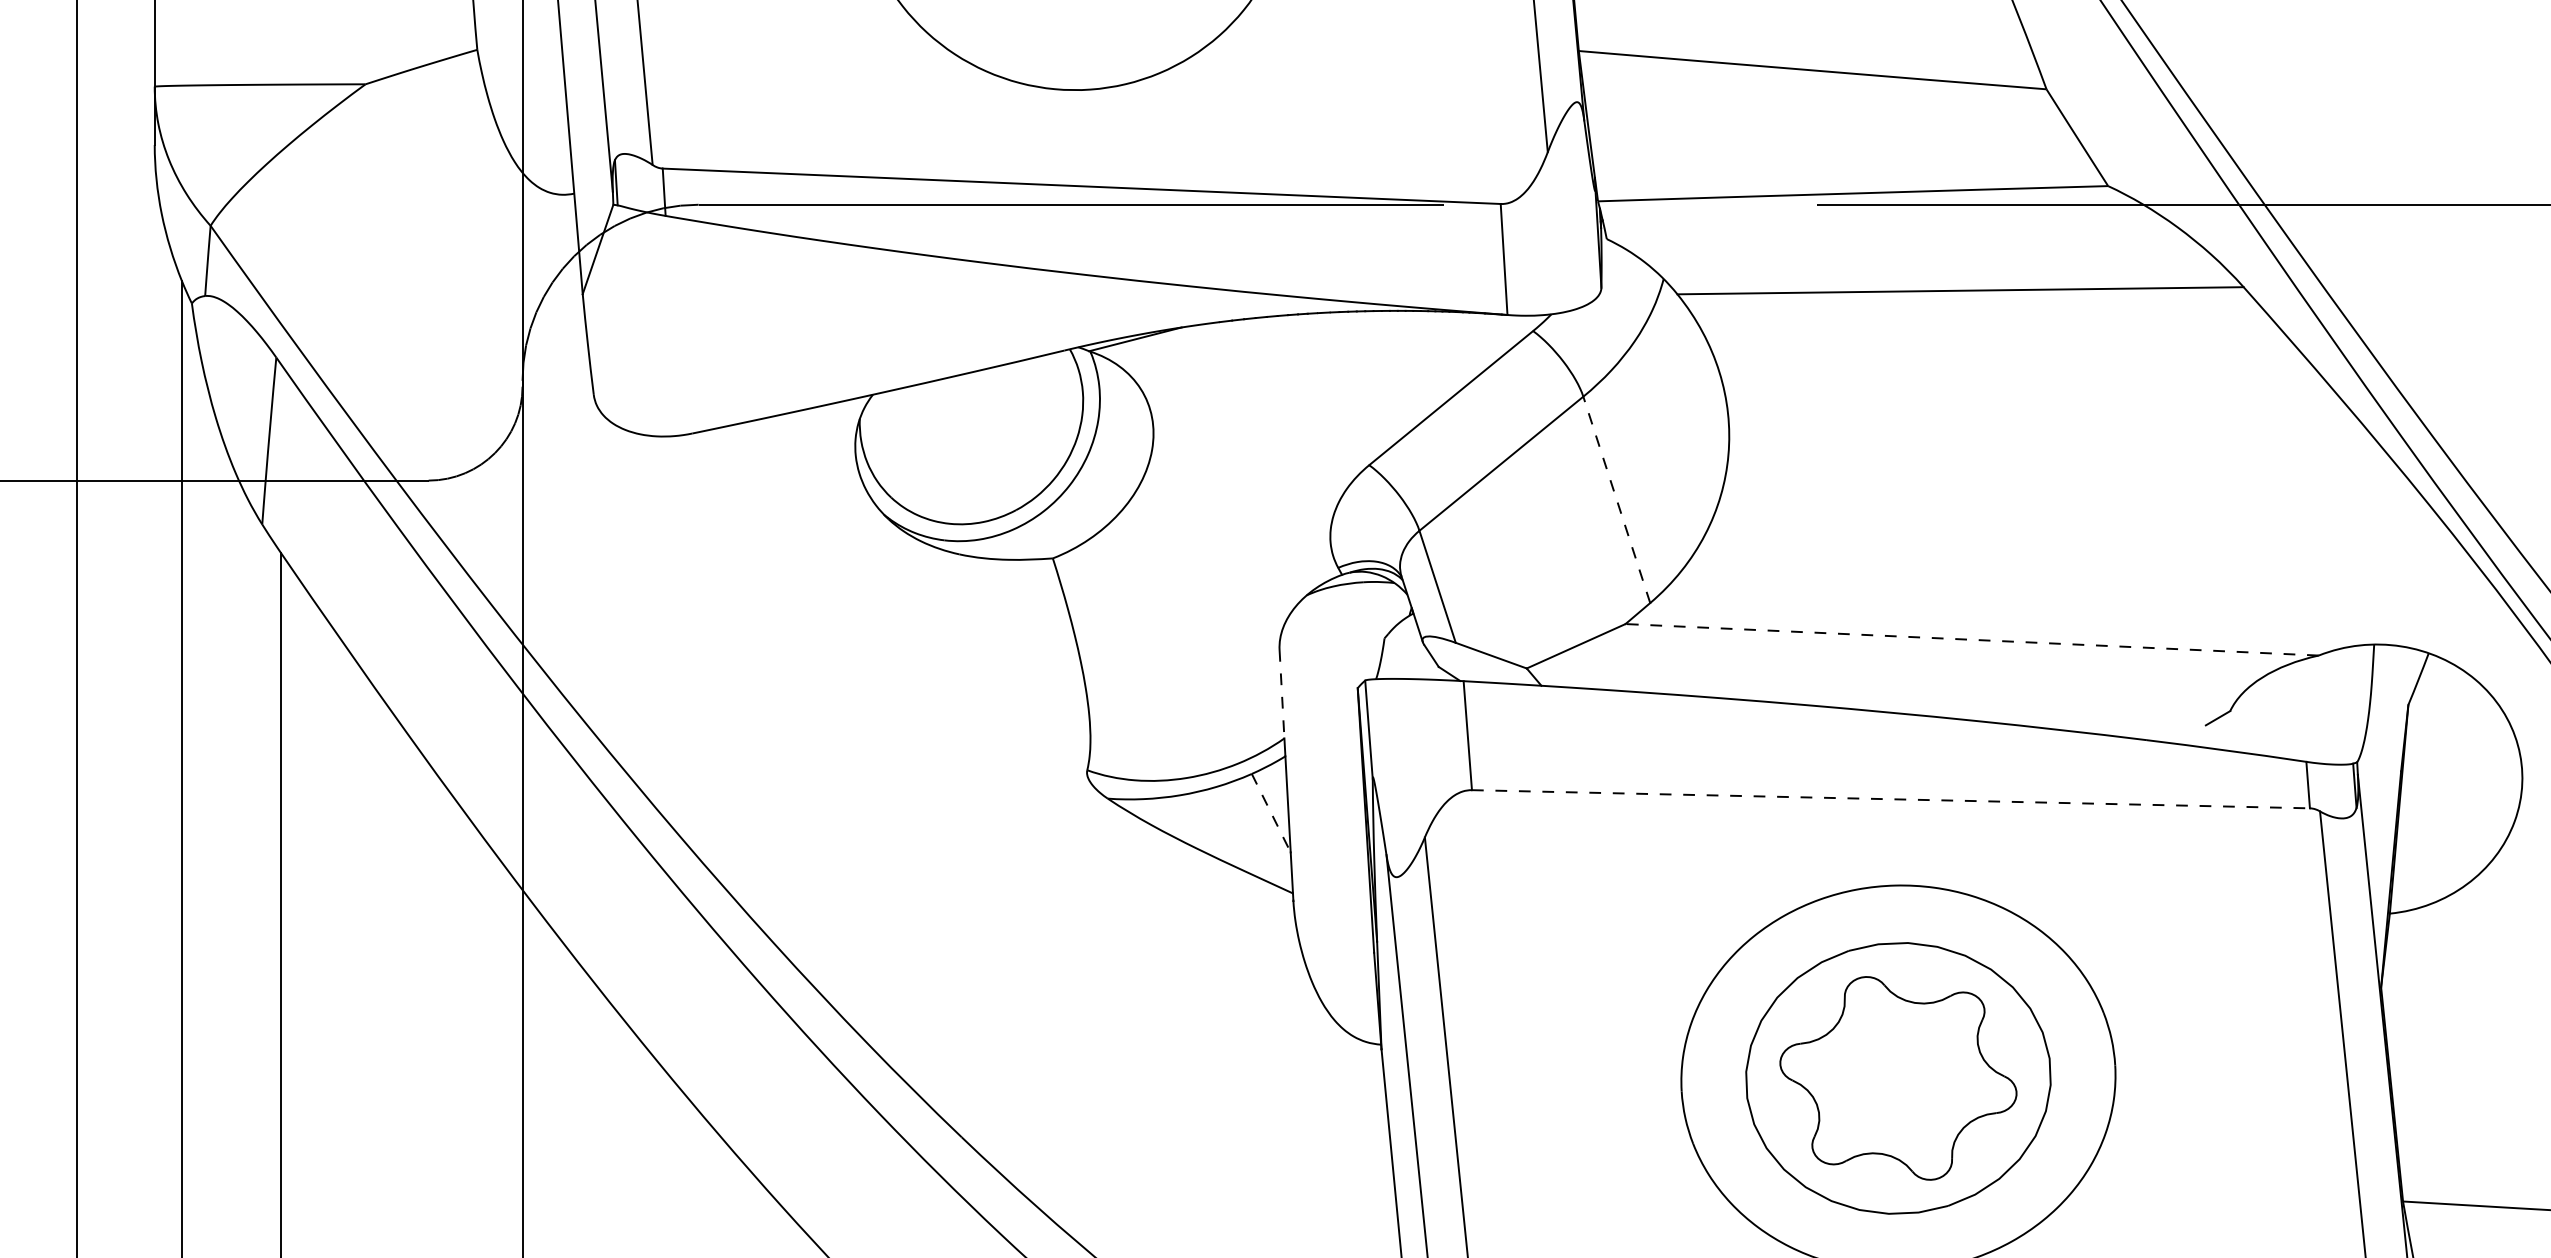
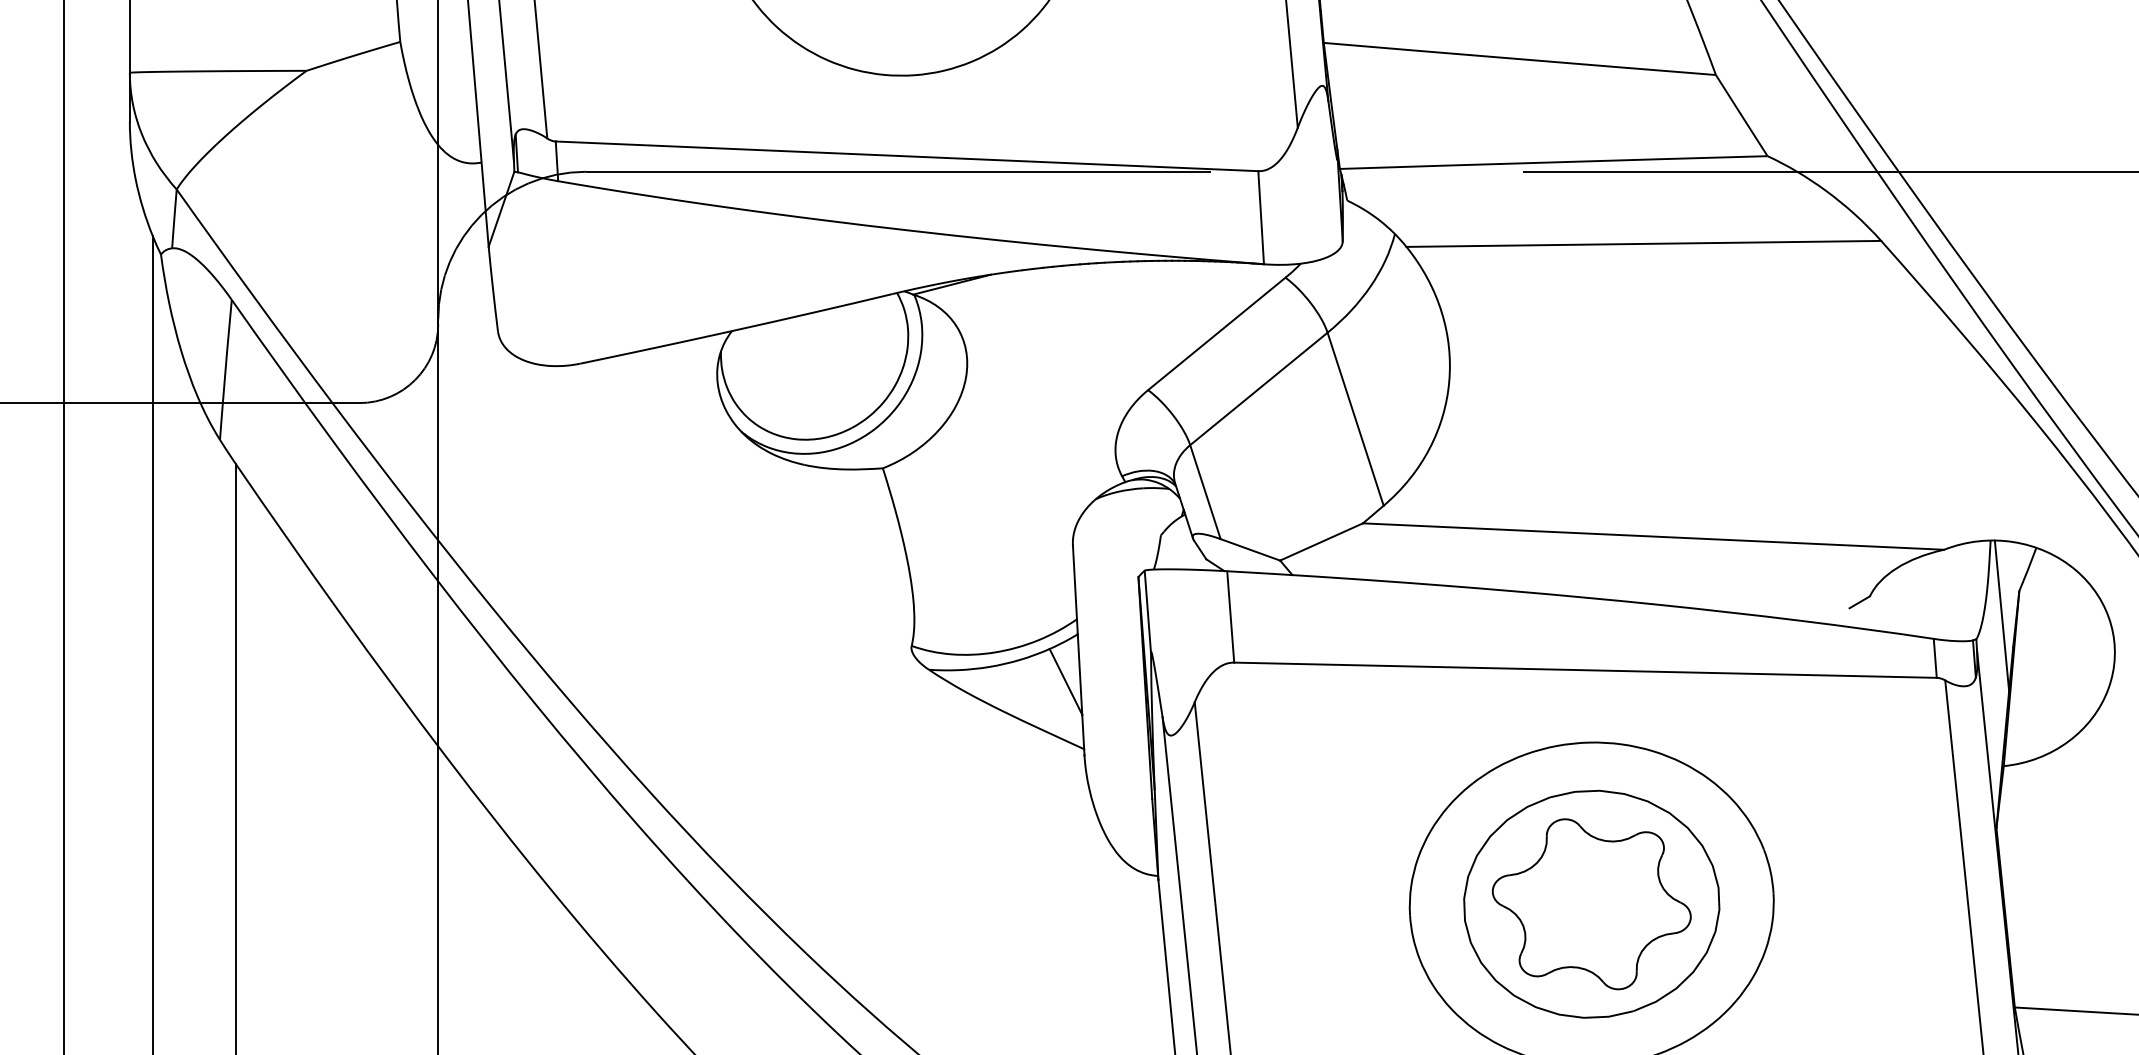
line: (1616, 499) -> (1355, 418), dashed -> solid
line: (1972, 639) -> (1653, 536), dashed -> solid
line: (1282, 694) -> (1075, 582), dashed -> solid
line: (2387, 734) -> (2001, 615), added
line: (1891, 799) -> (1585, 670), dashed -> solid
line: (1271, 813) -> (1066, 682), dashed -> solid

